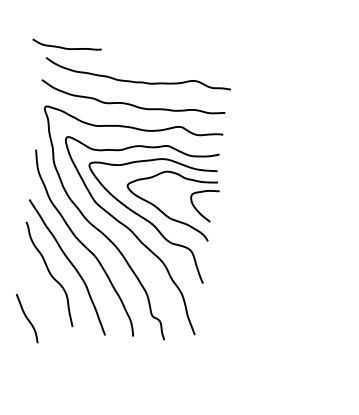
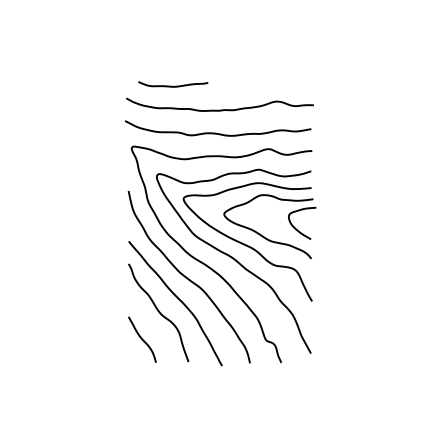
curve: (65, 47) -> (172, 85), moved
curve: (27, 318) -> (142, 339), moved

